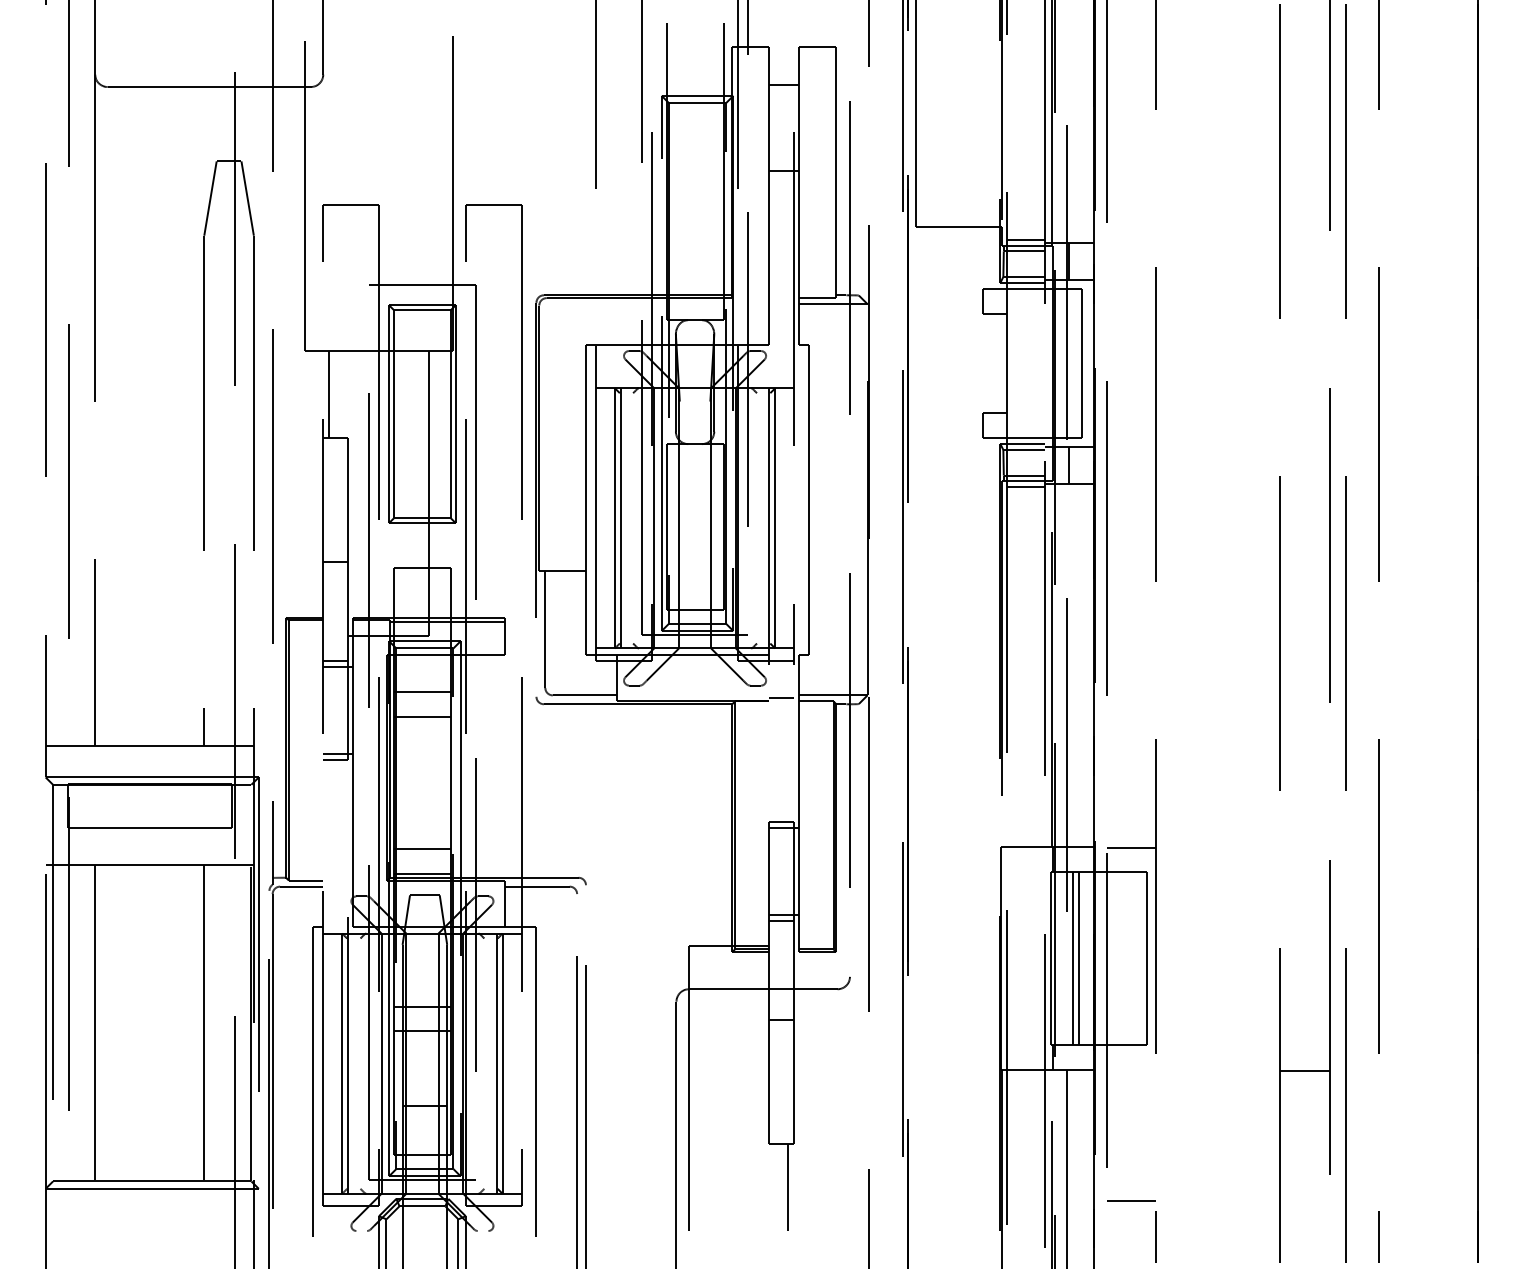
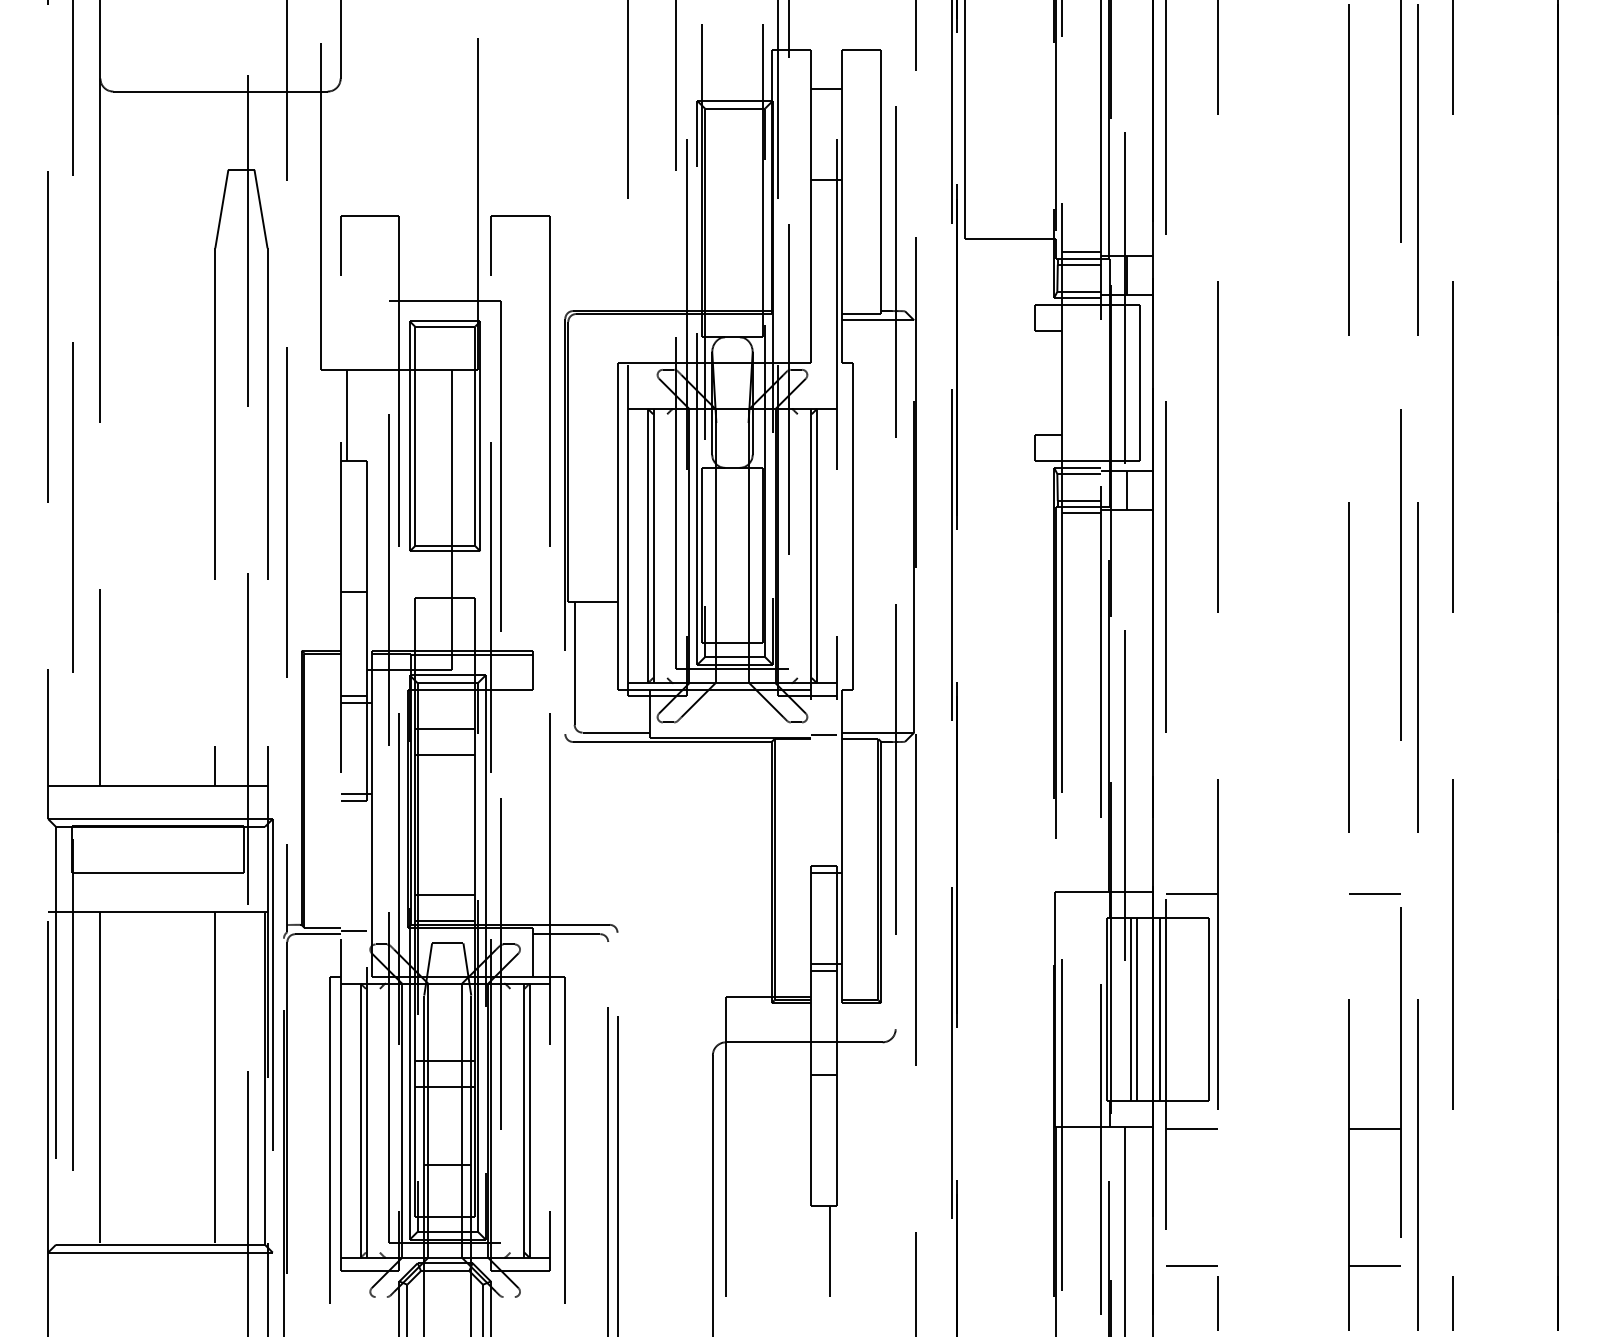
line: (1304, 848) -> (1374, 893), added
line: (335, 884) -> (353, 931), added
line: (1101, 958) -> (1160, 1009), added
line: (1131, 1071) -> (1192, 1128), added
line: (1304, 1201) -> (1374, 1265), added

